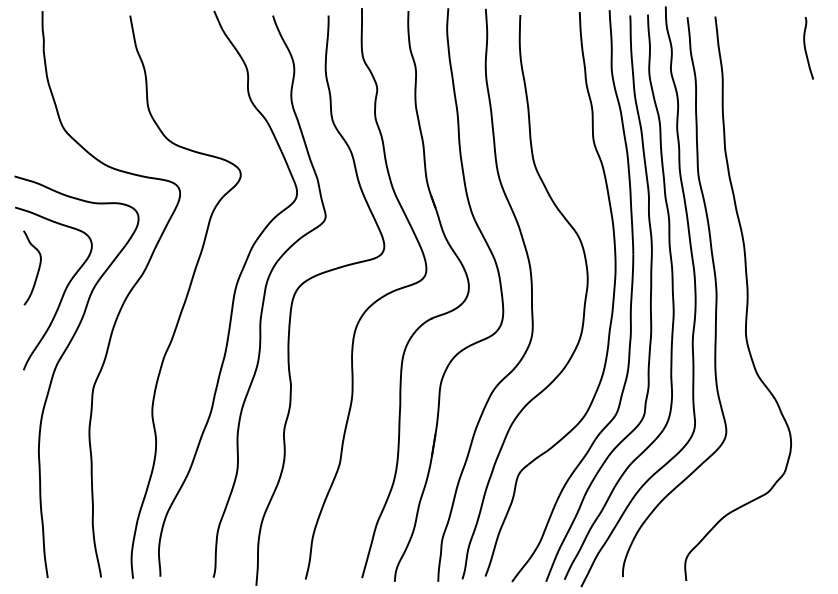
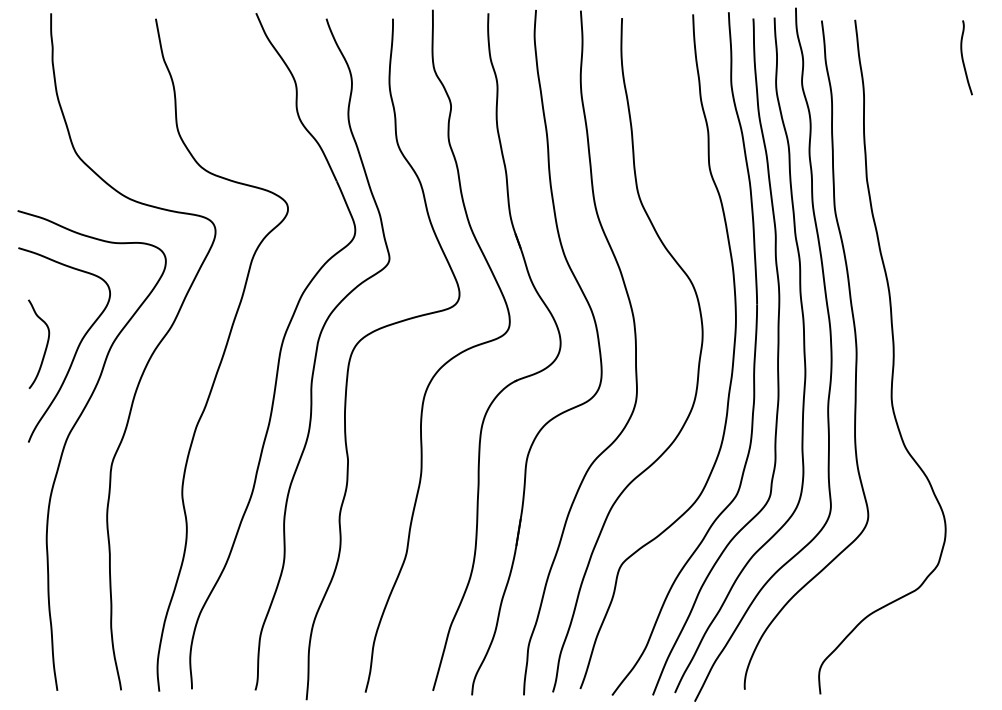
curve: (37, 269) -> (45, 346), moved

